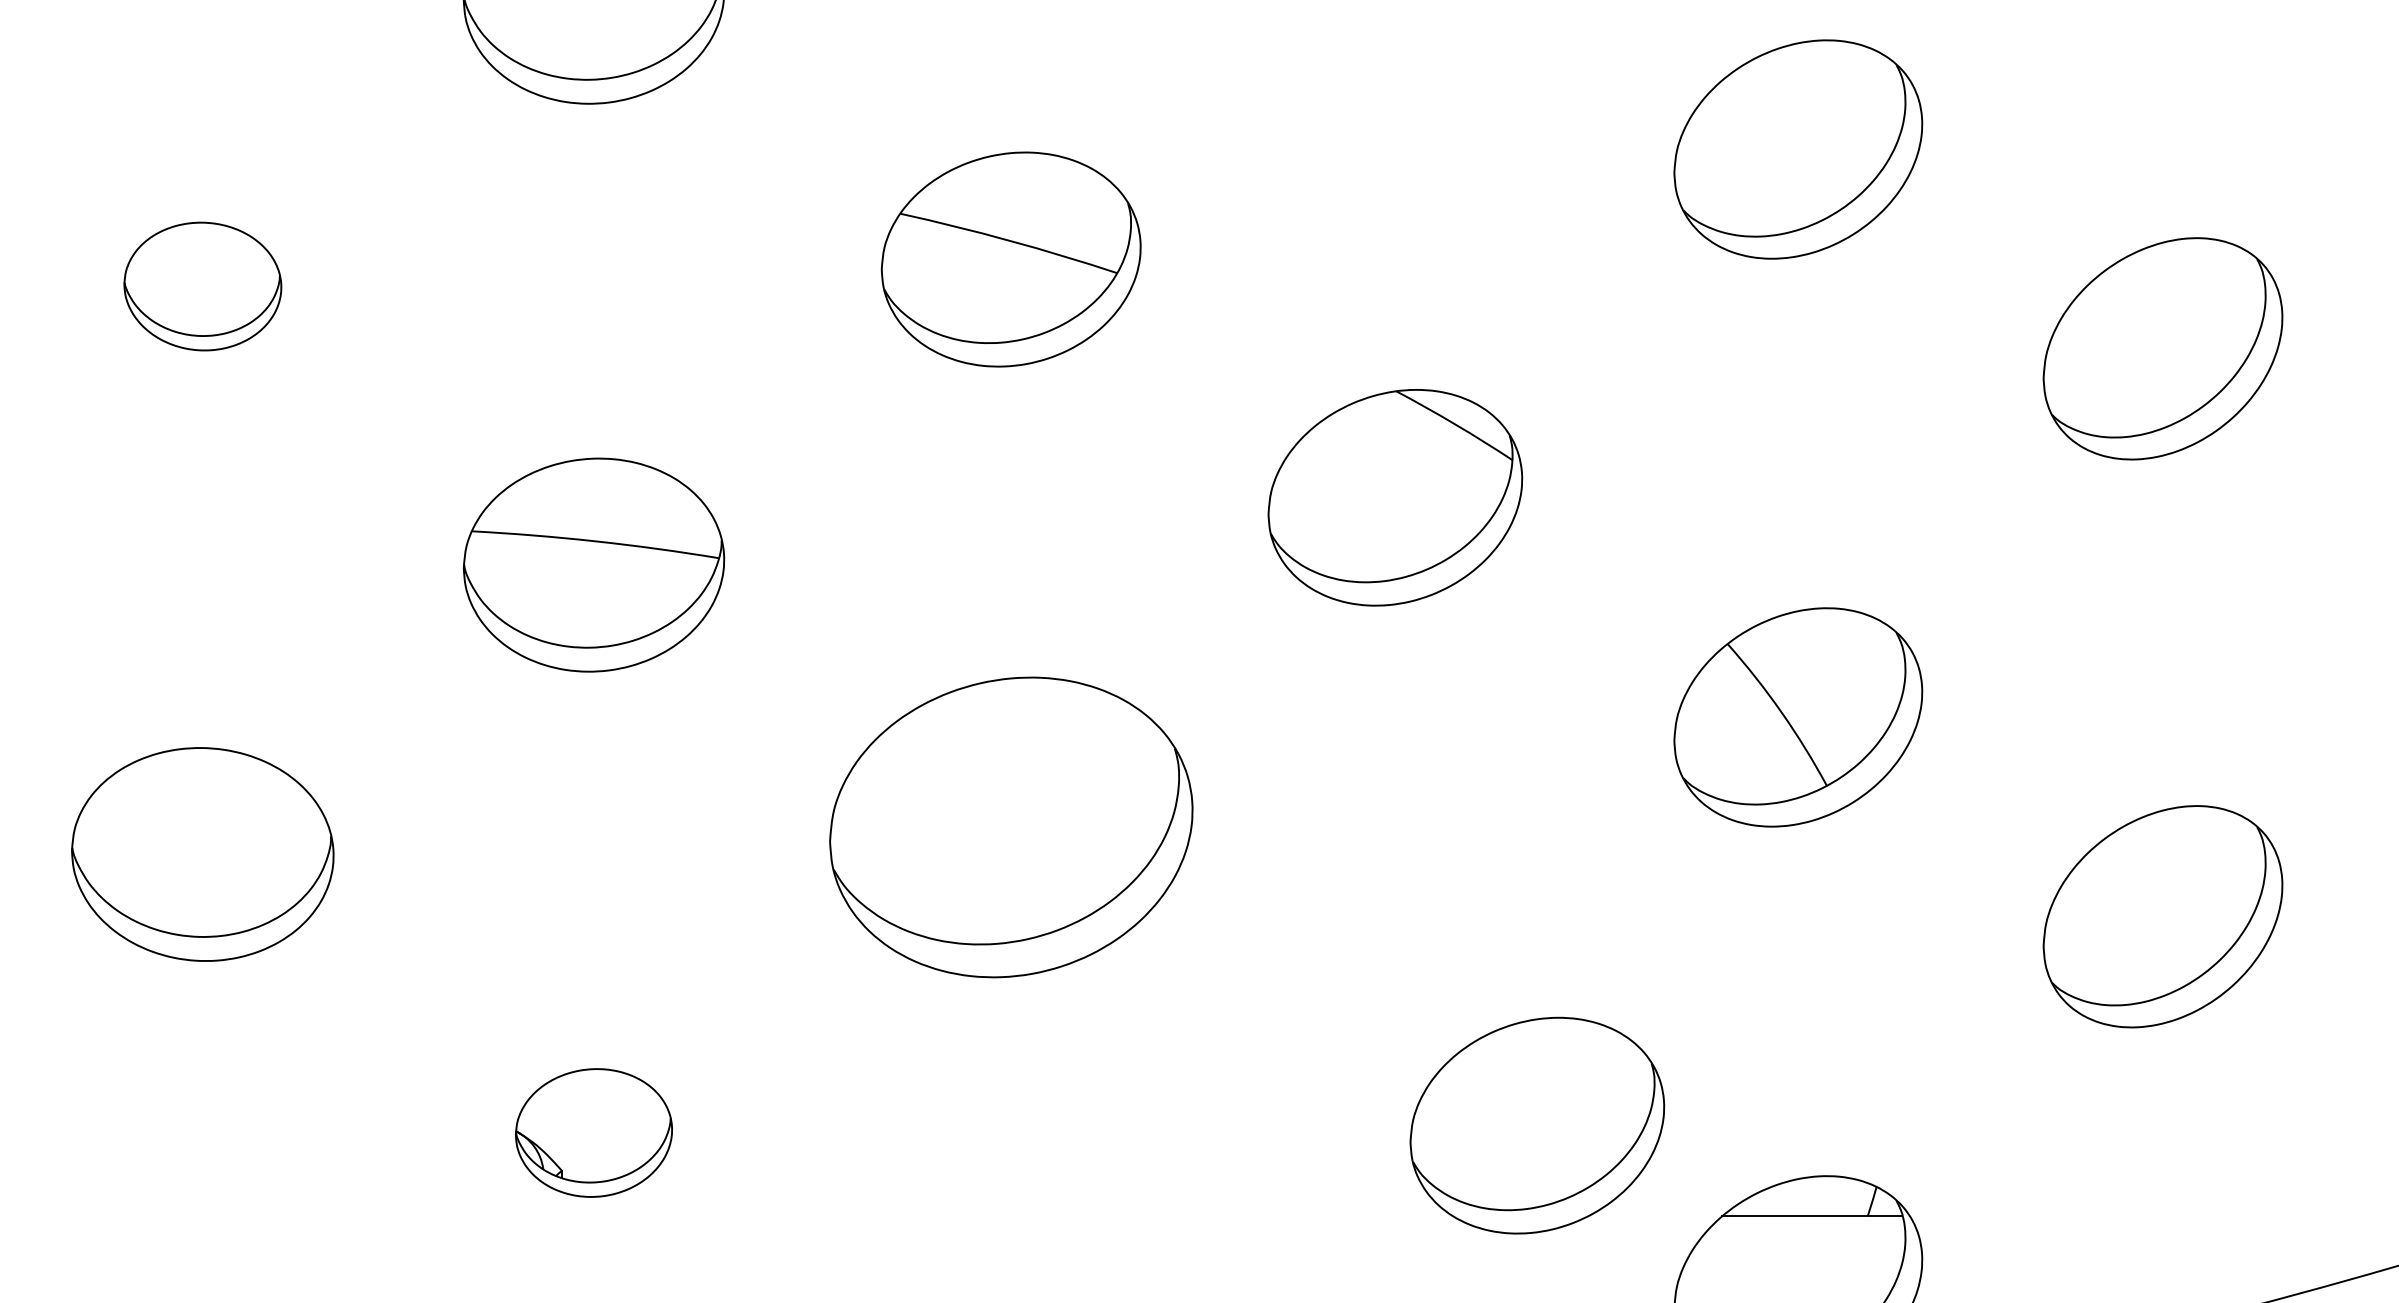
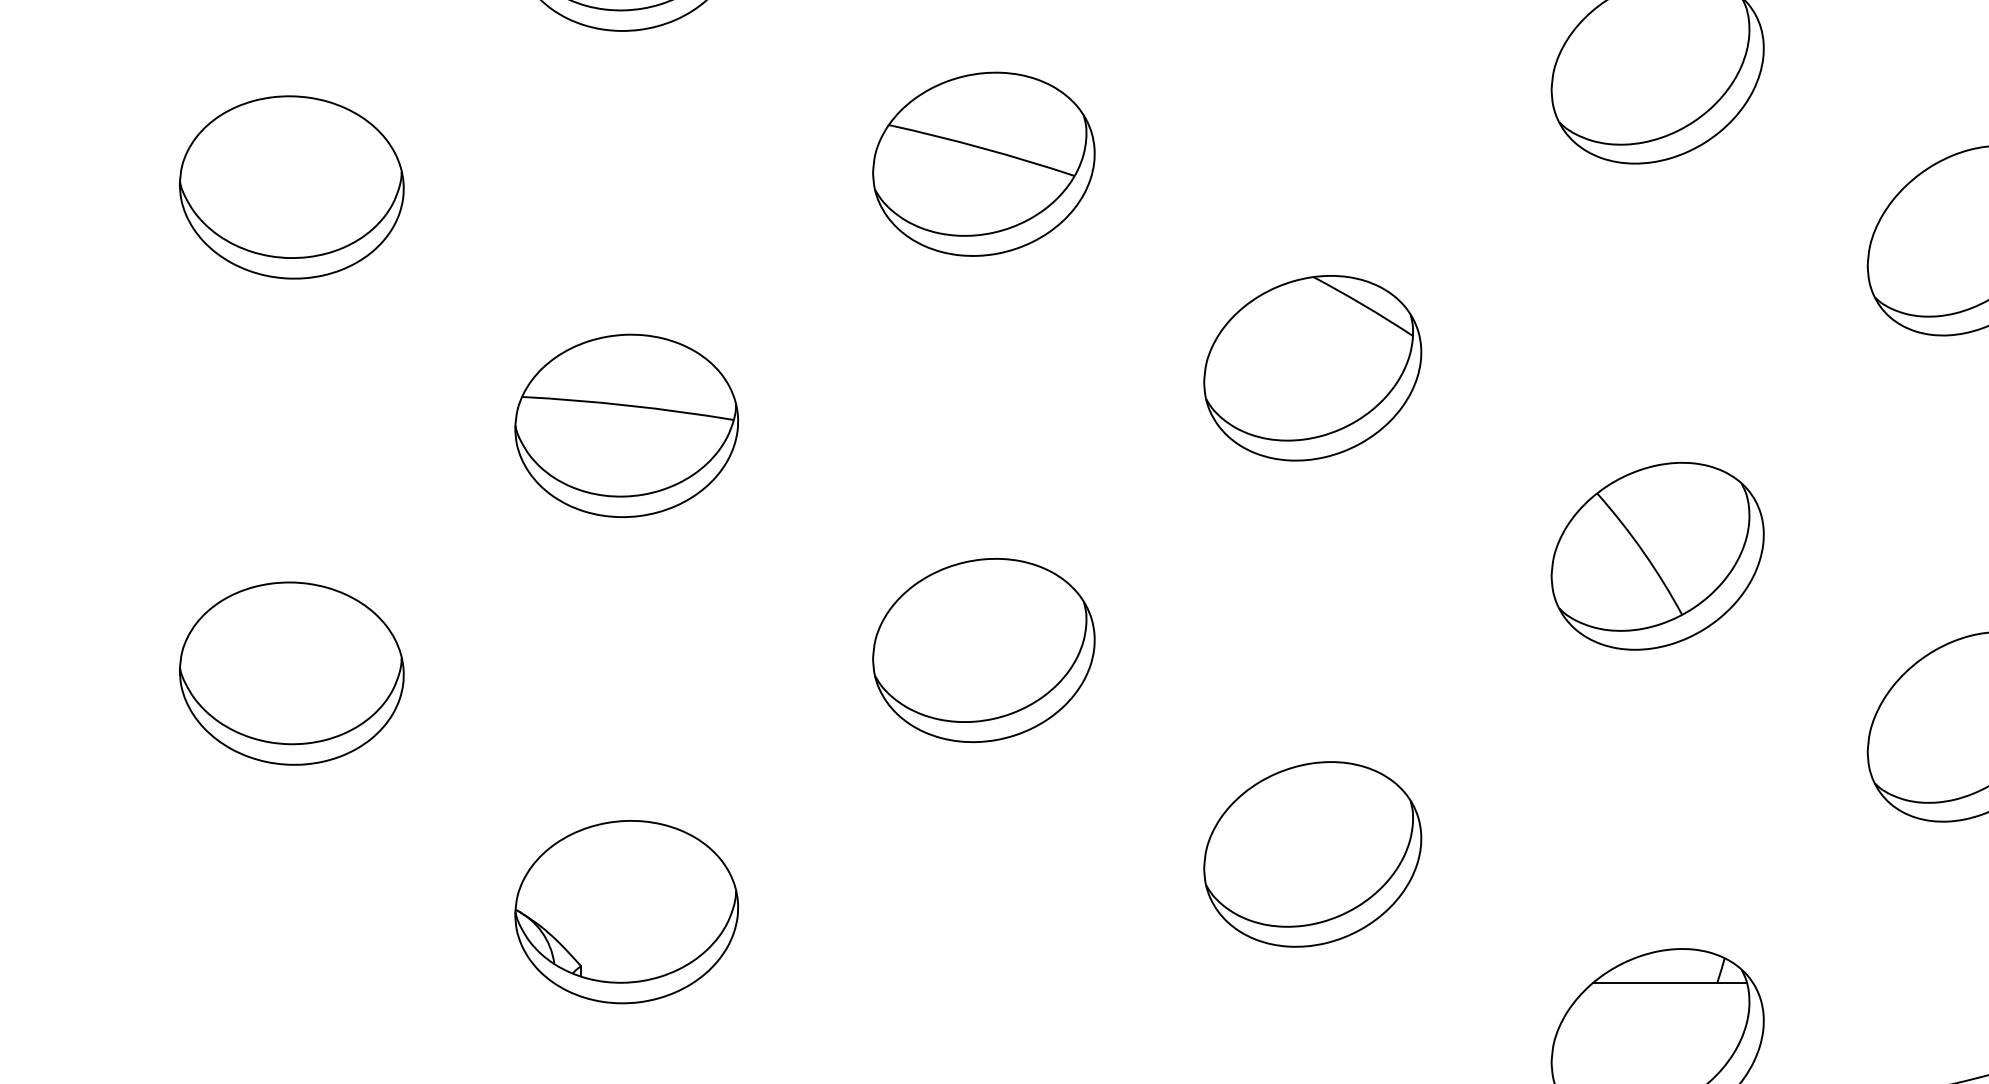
part: (202, 286) -> (291, 187), size x1.67
part: (1010, 827) -> (983, 650), size x0.71
part: (1537, 1125) -> (1312, 854), moved
part: (593, 1132) -> (626, 911), size x1.67

